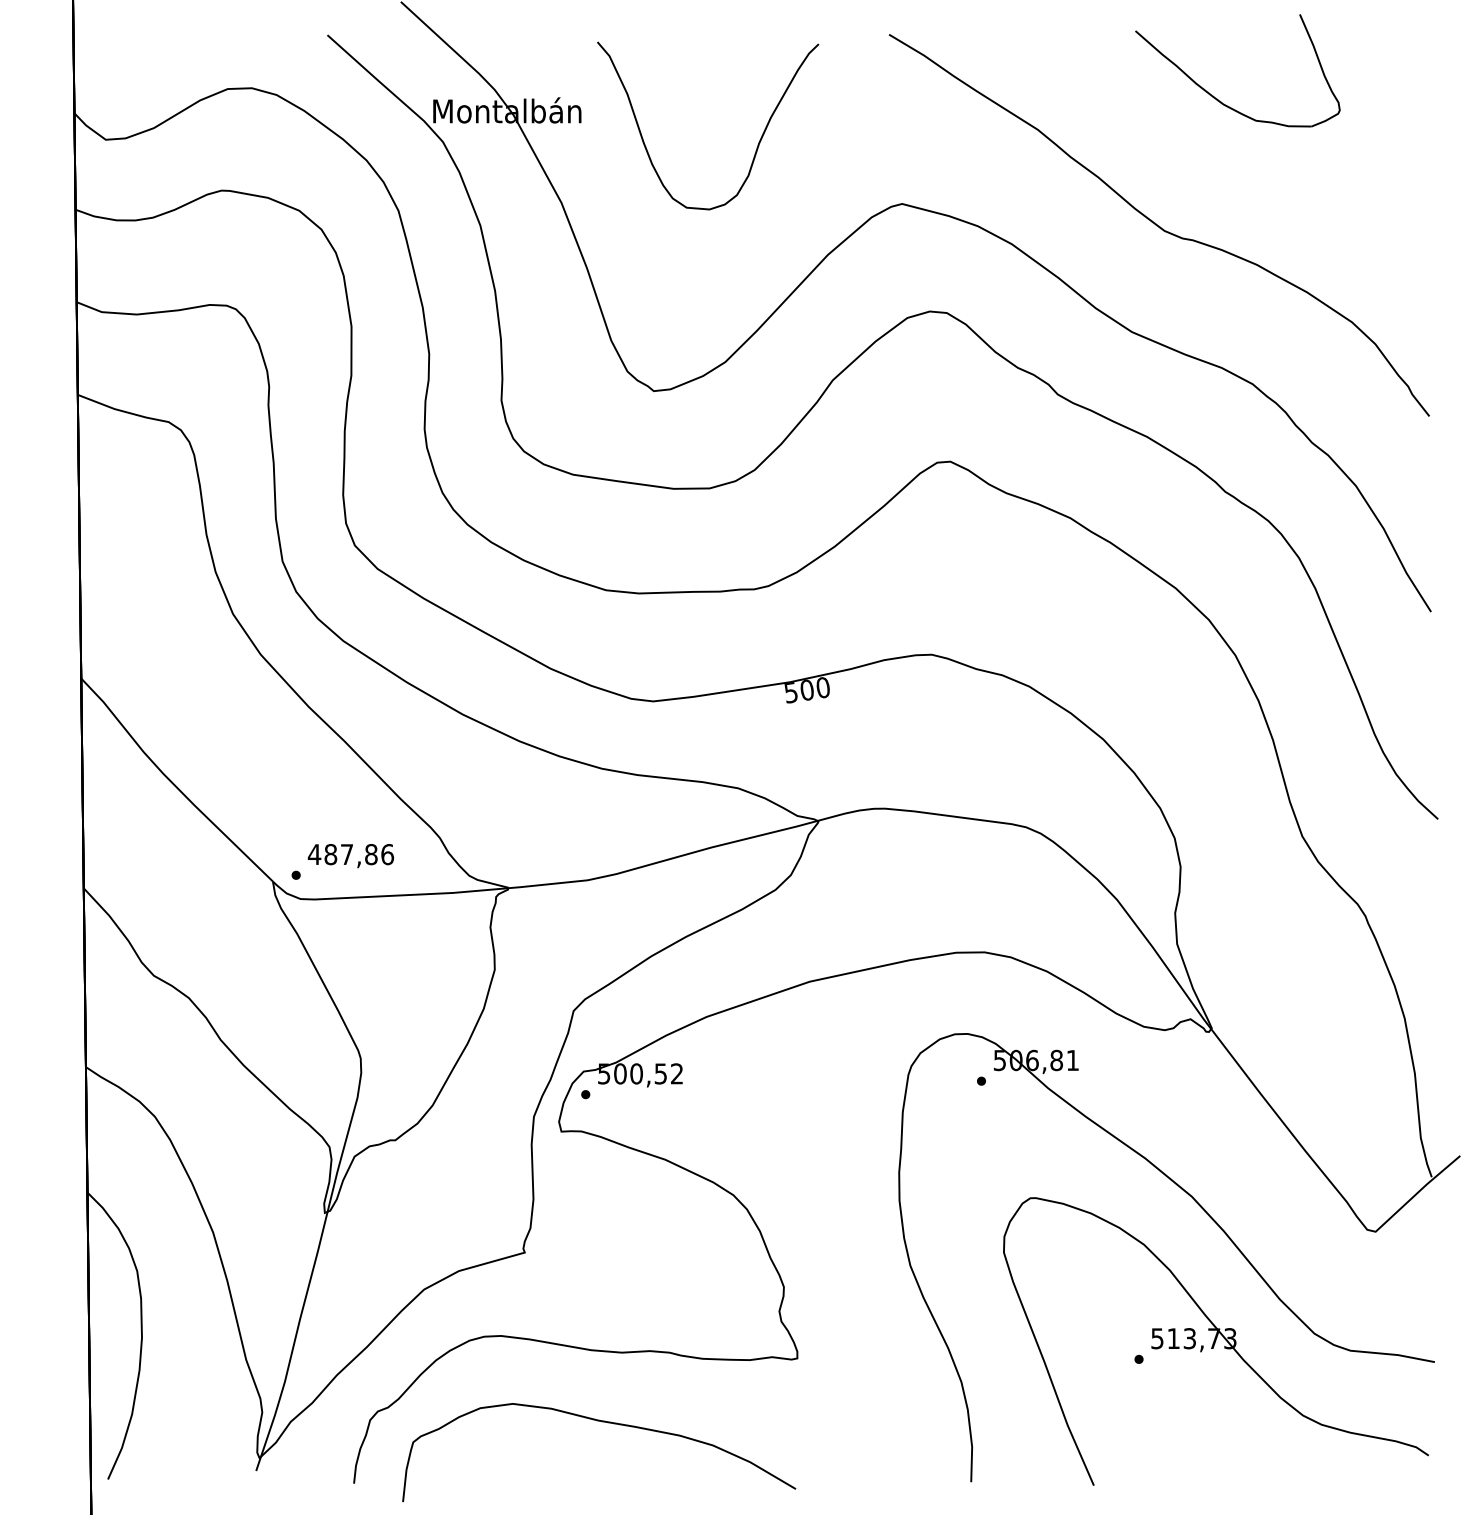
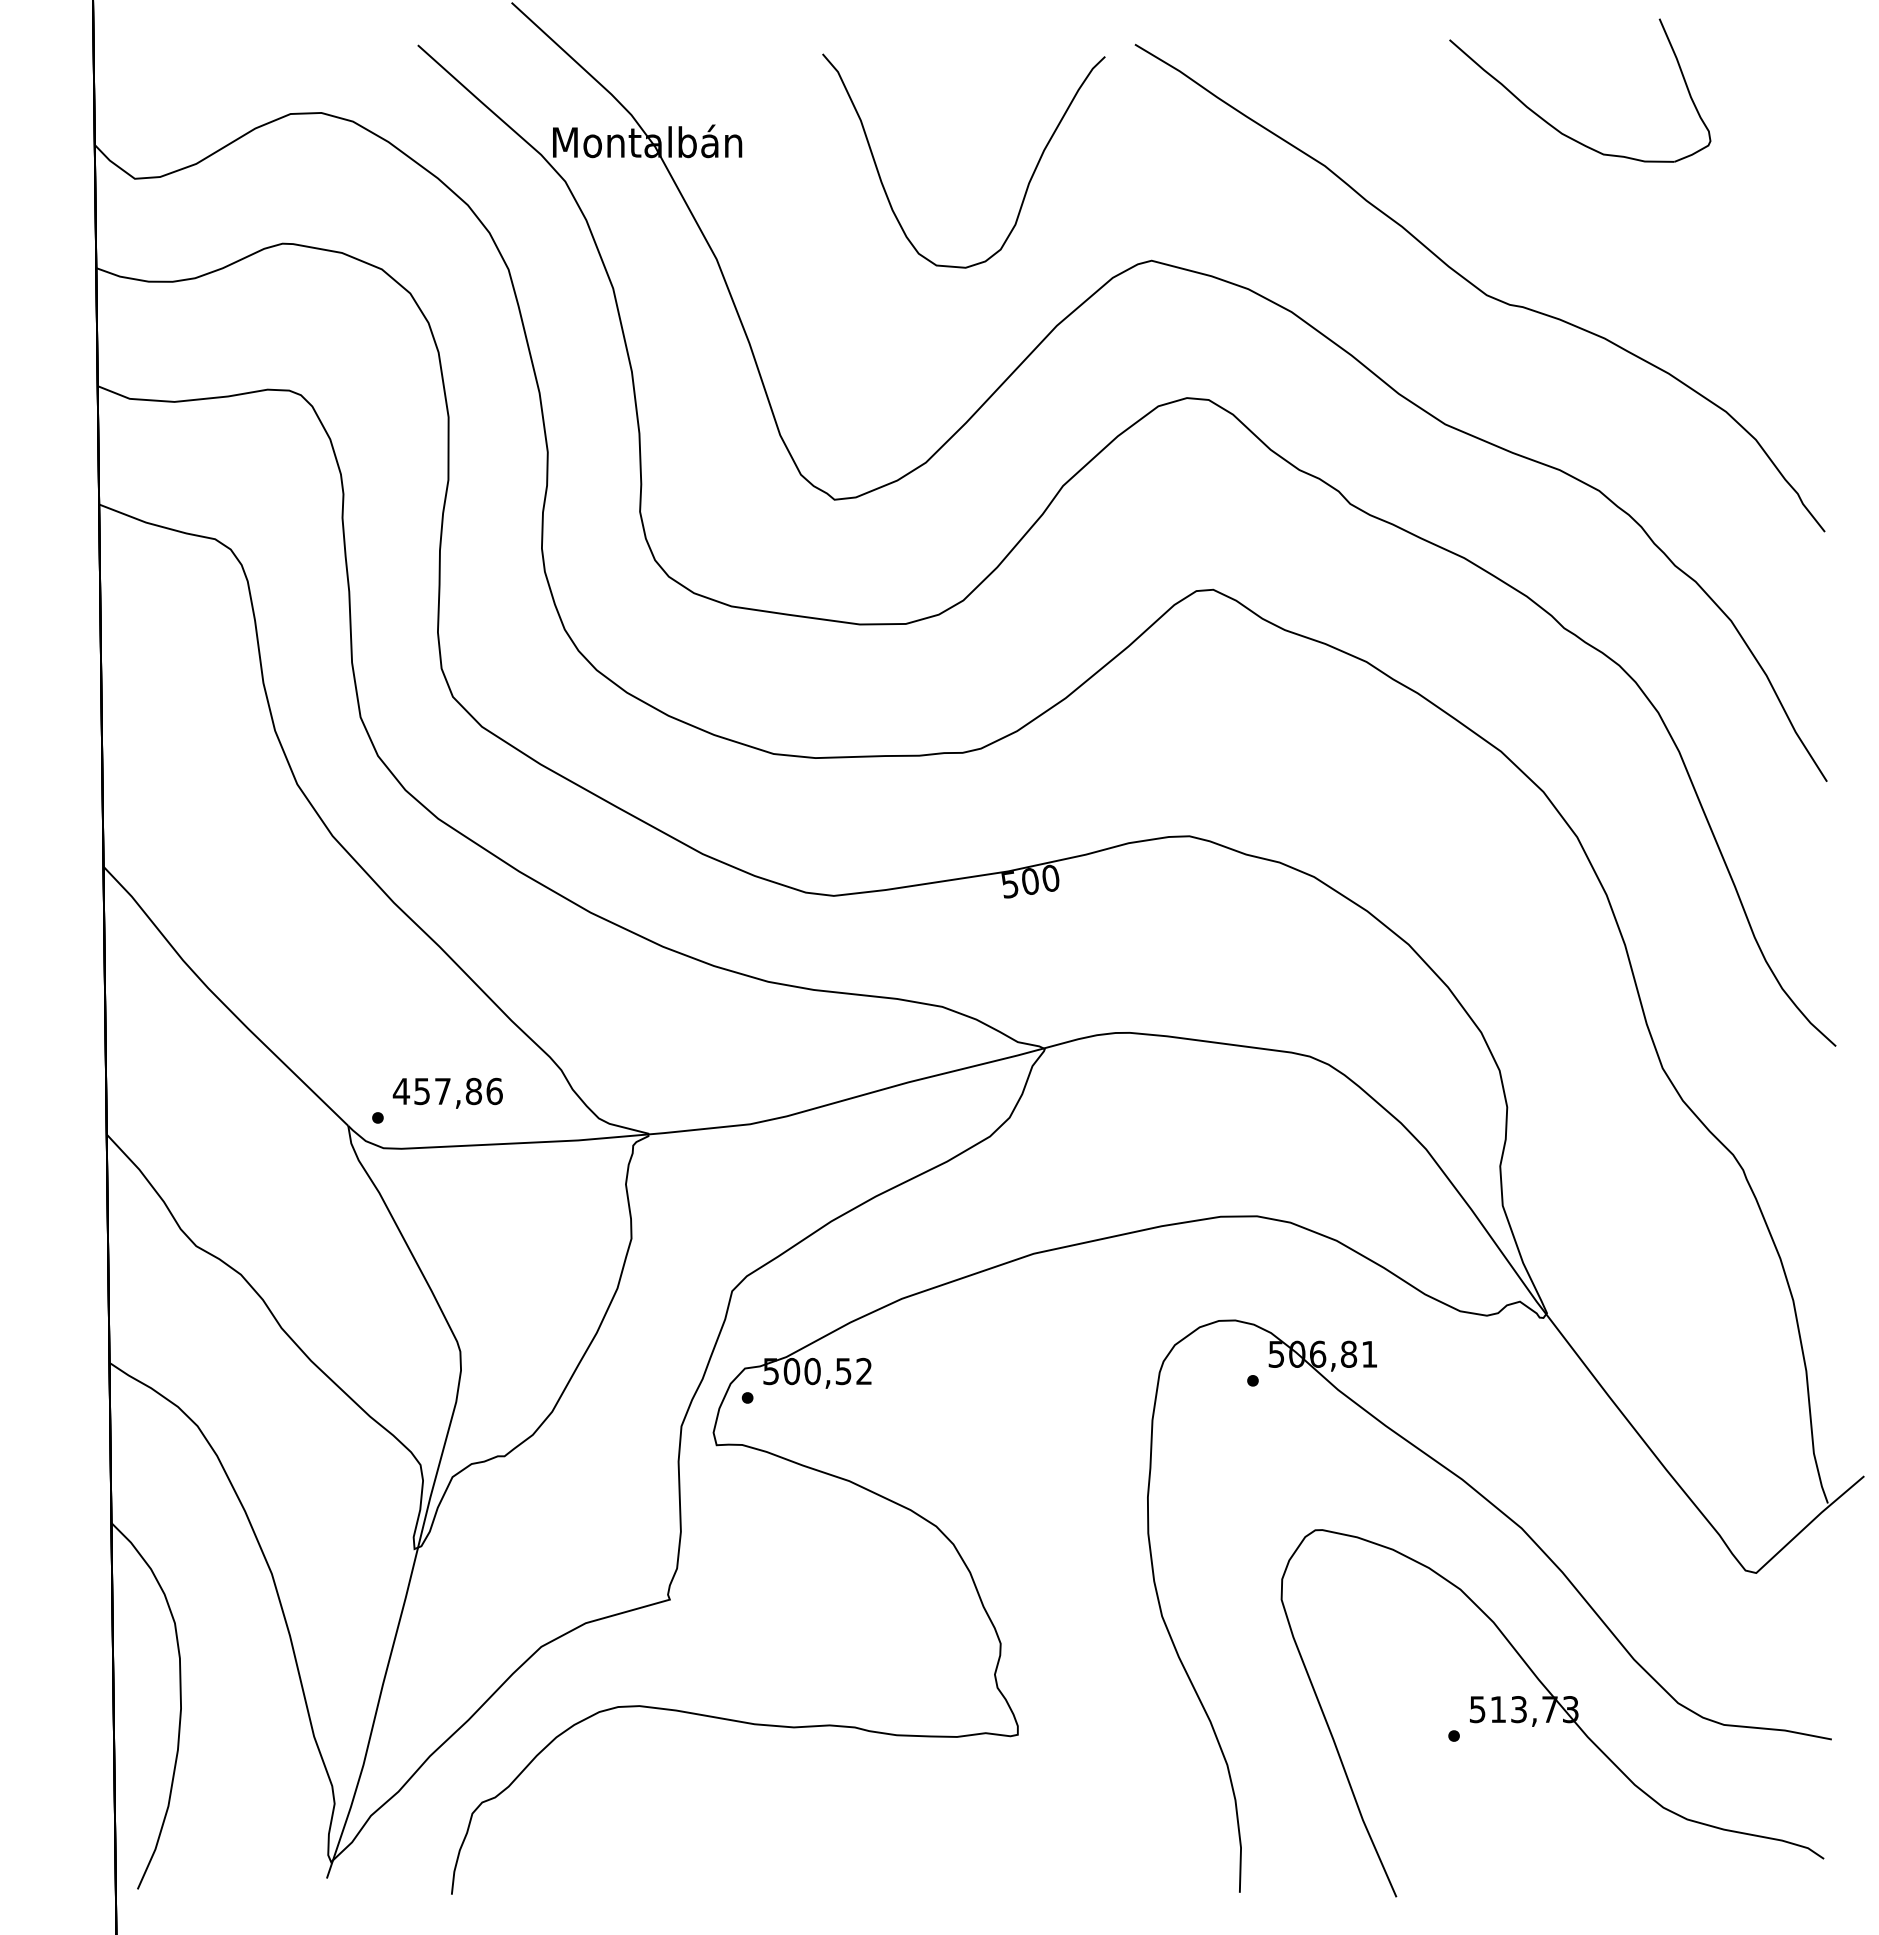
curve: (757, 144) -> (1027, 184), moved
text: (331, 854) -> (422, 1091), 487,86 -> 457,86
curve: (603, 1422) -> (770, 1816), removed

